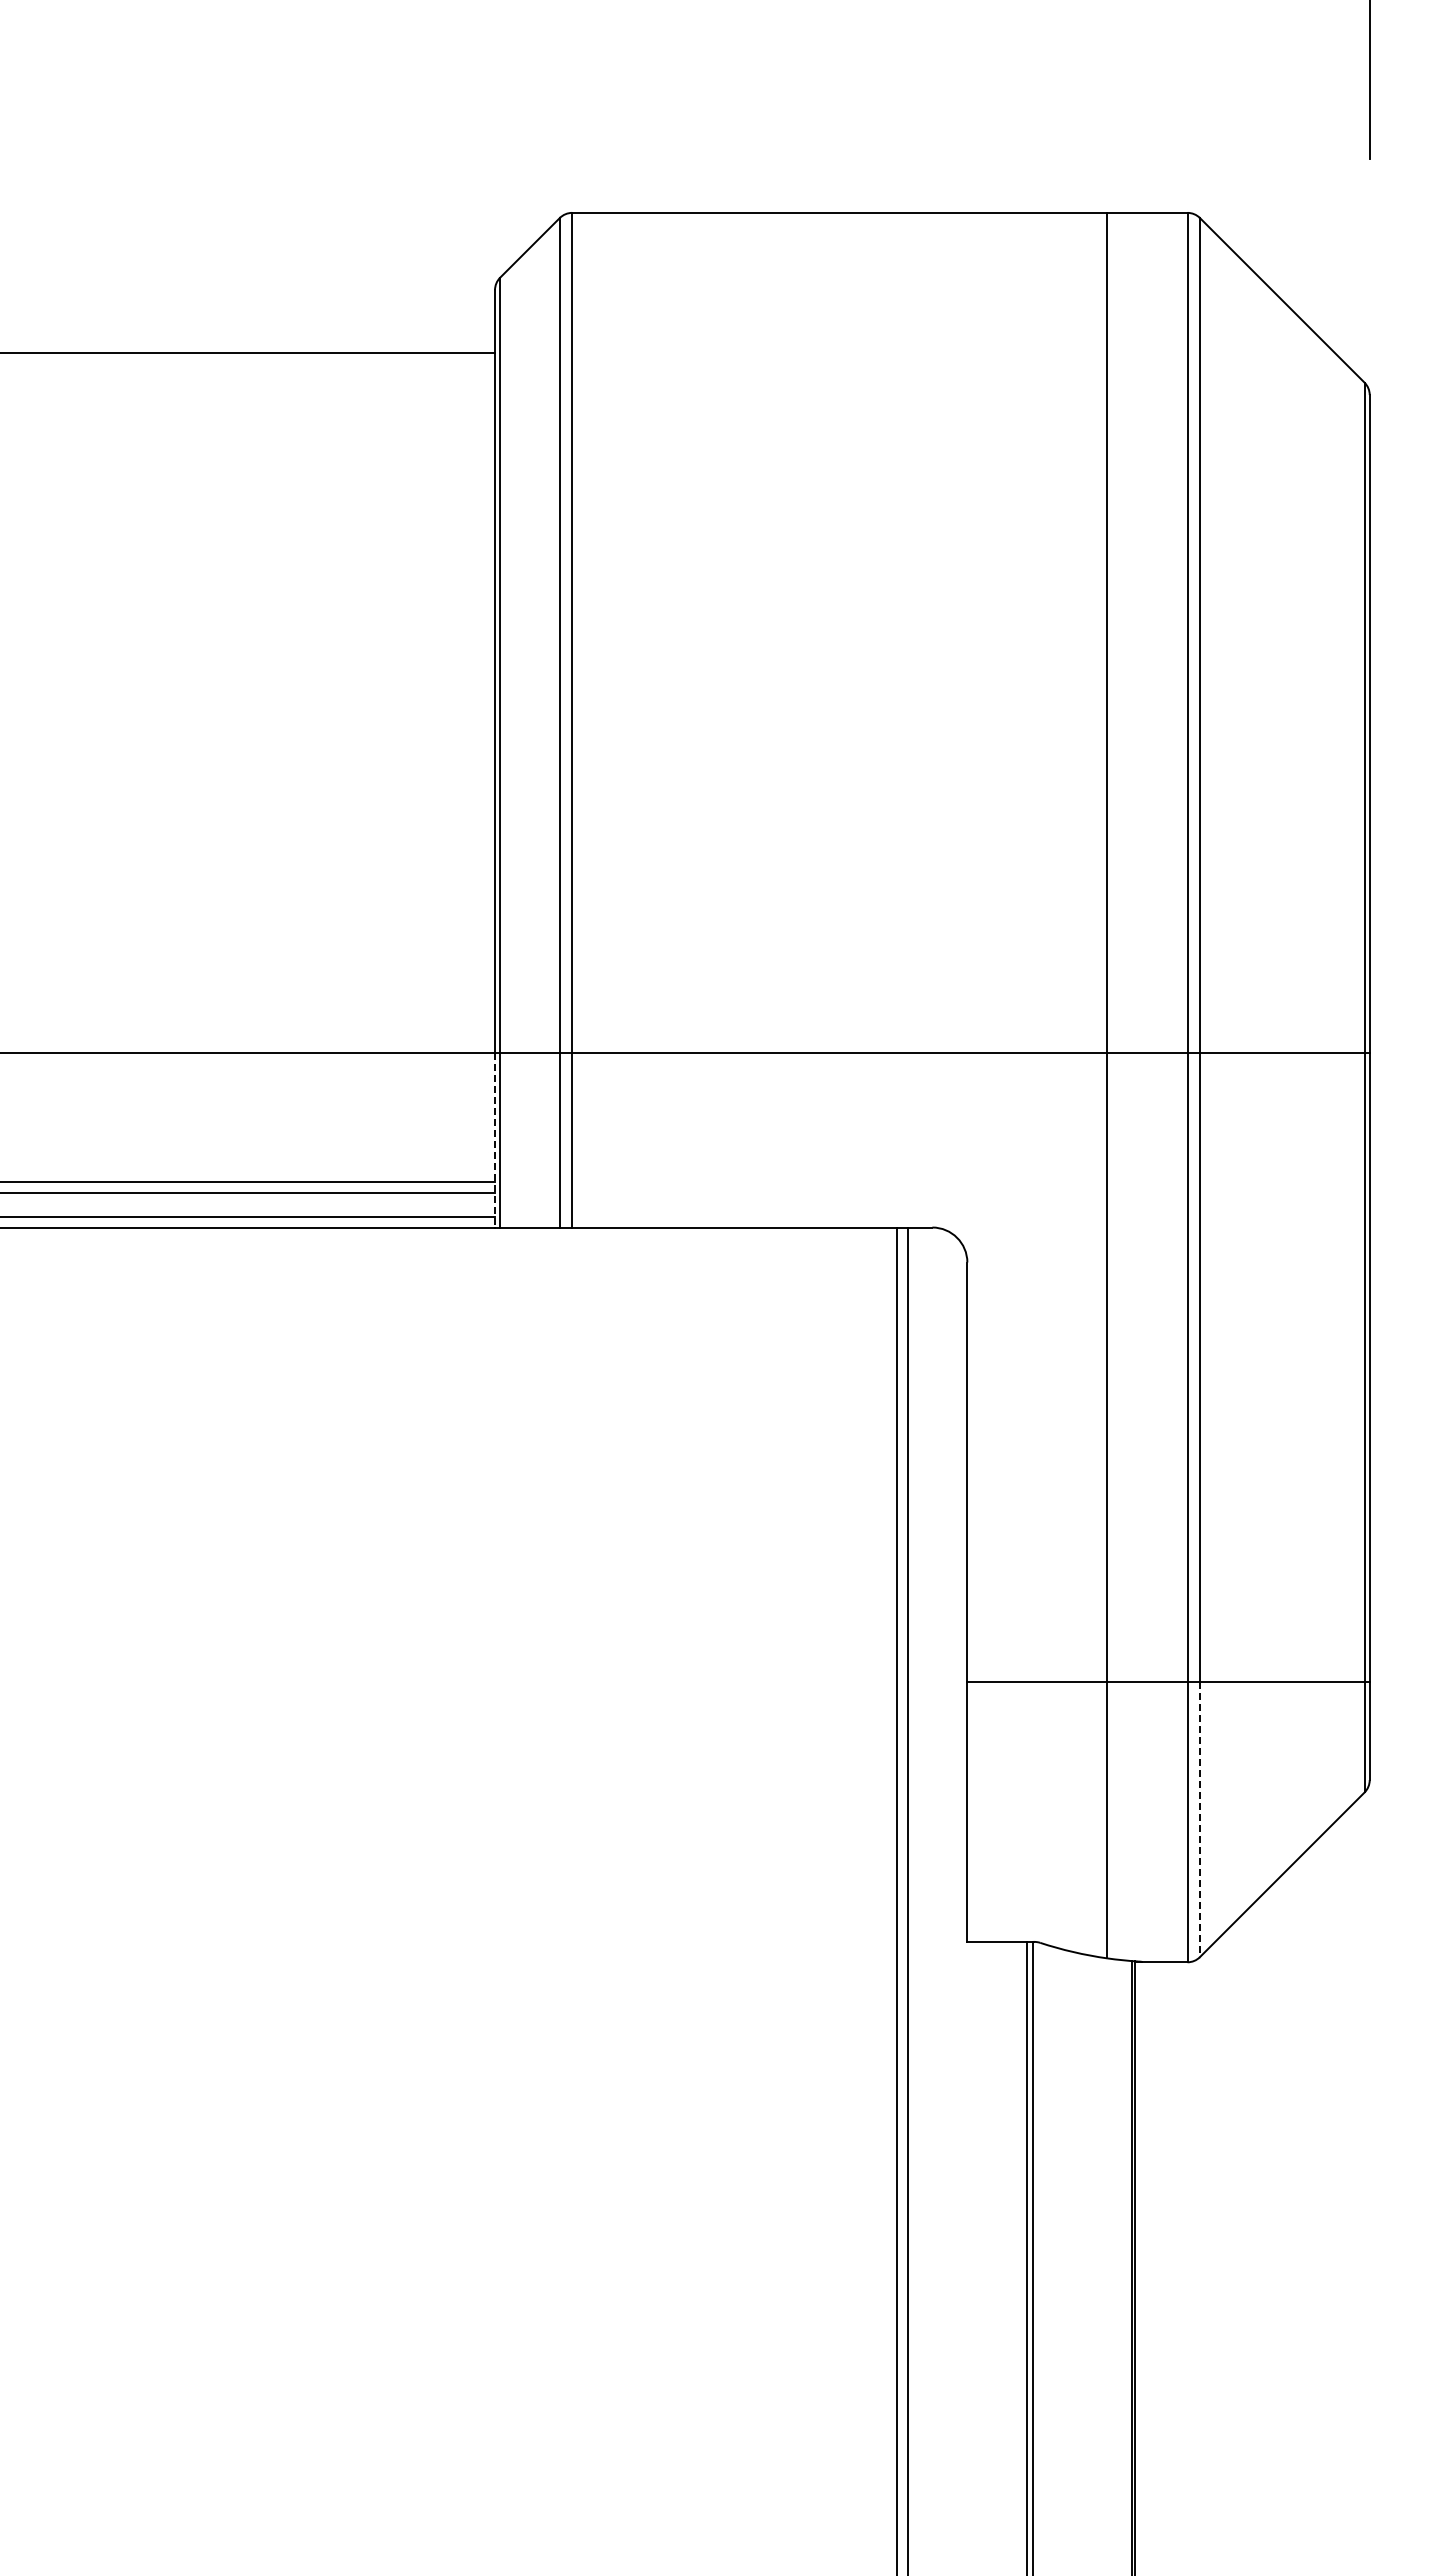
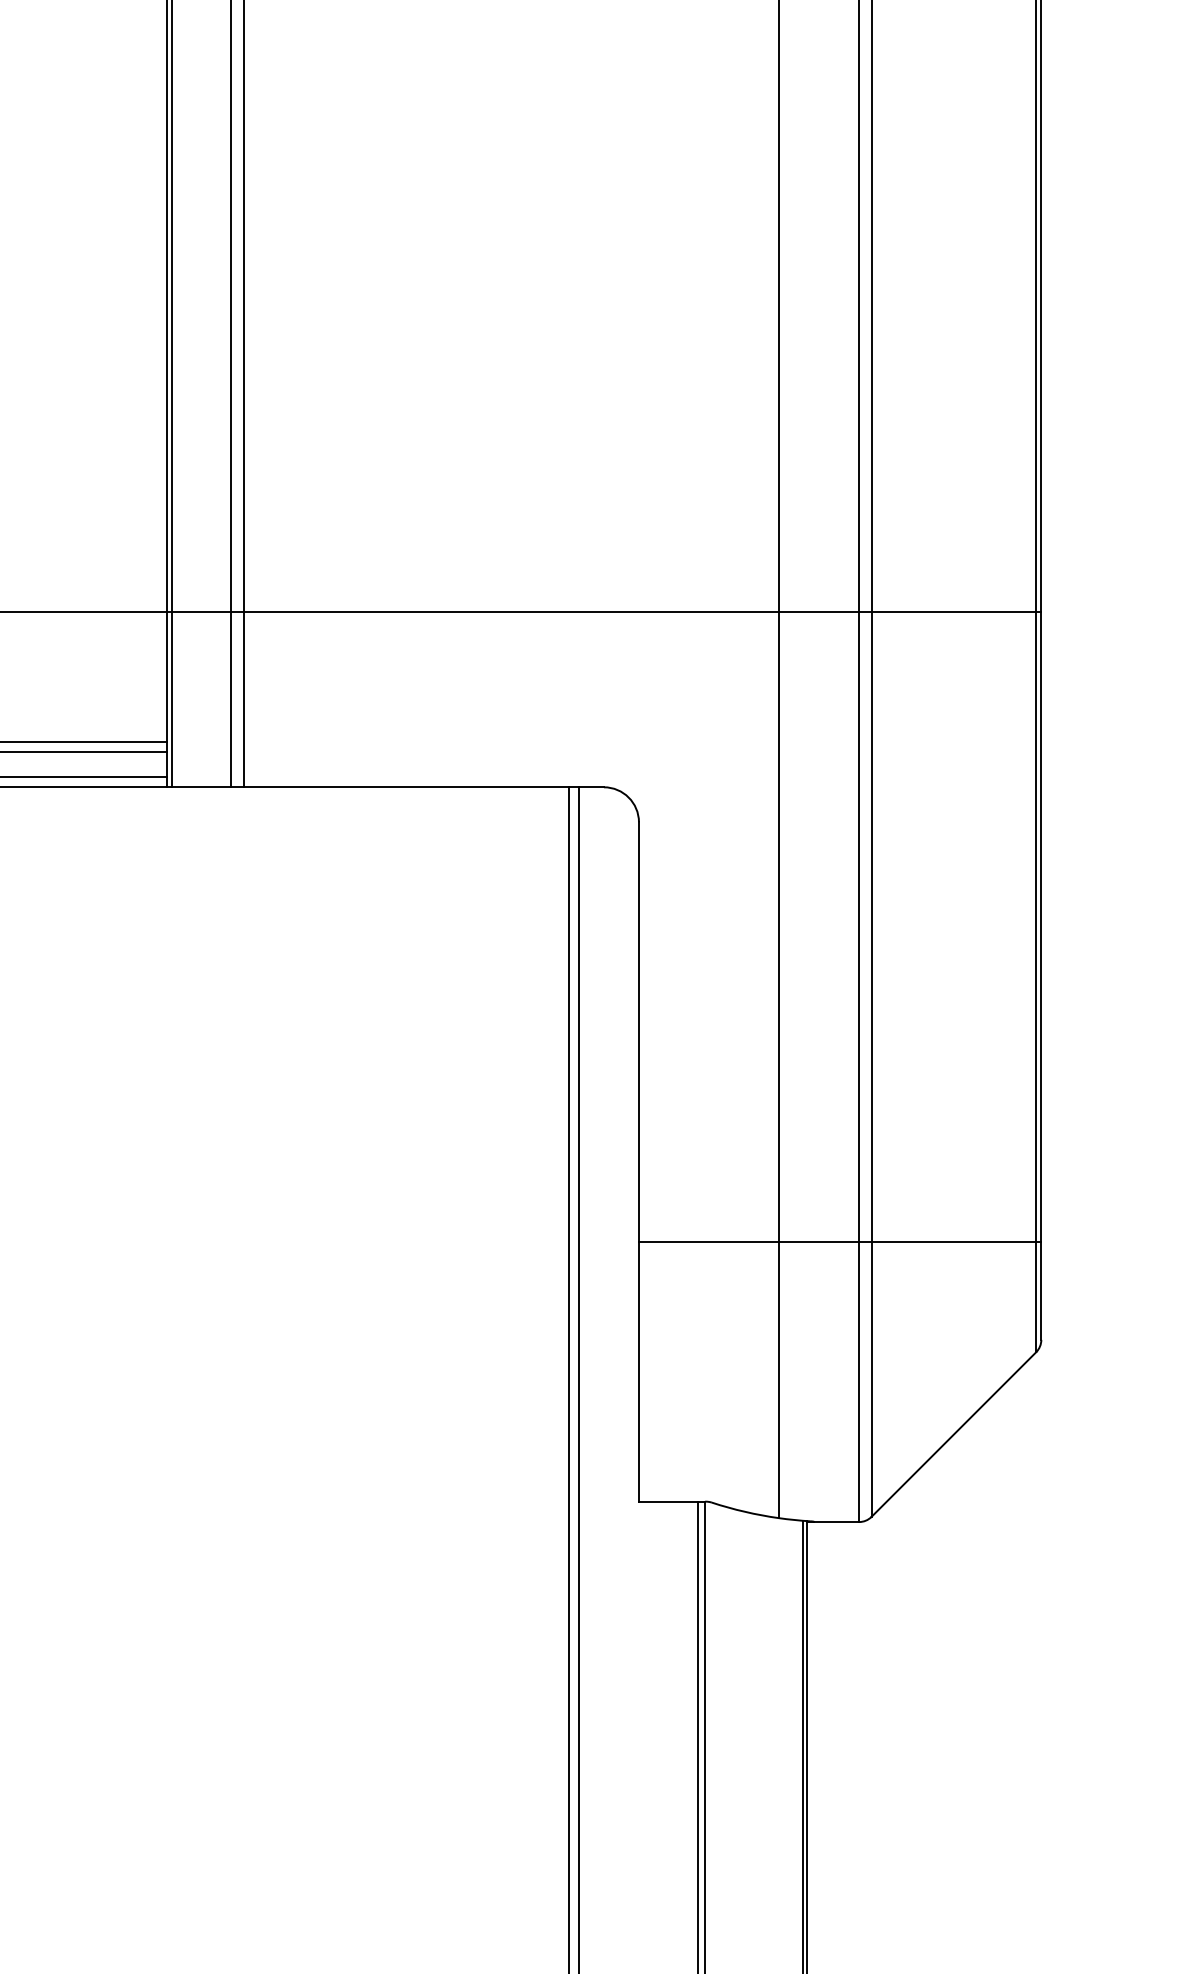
line: (495, 1140) -> (167, 700), dashed -> solid
line: (1199, 1820) -> (871, 1380), dashed -> solid

